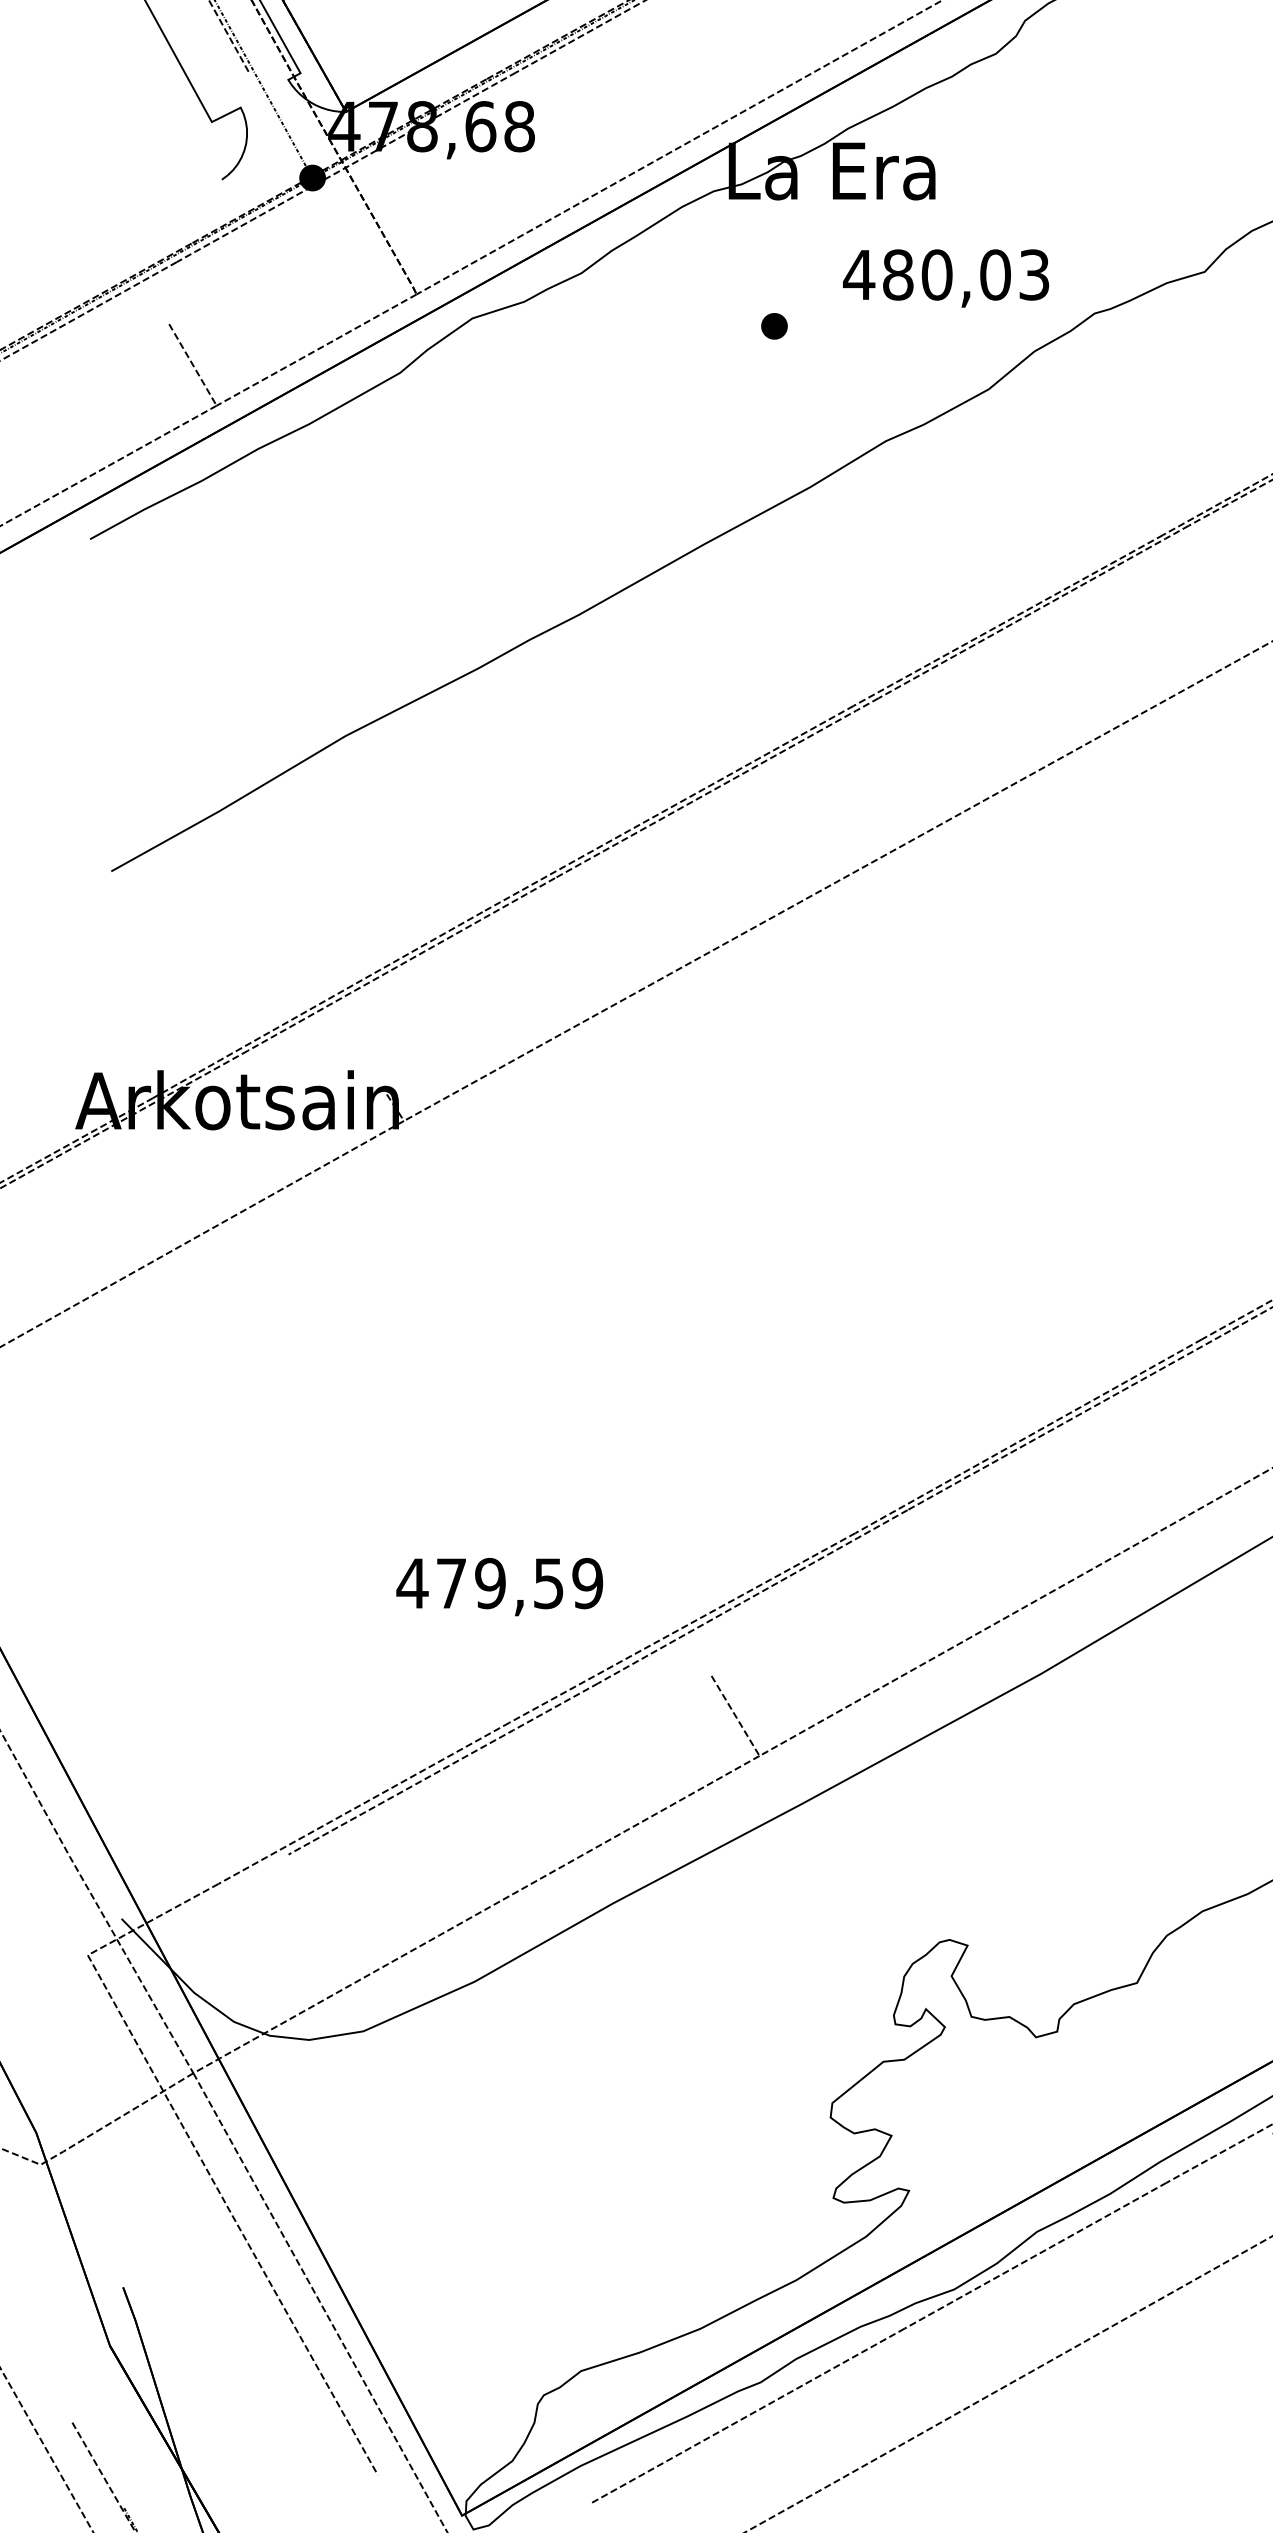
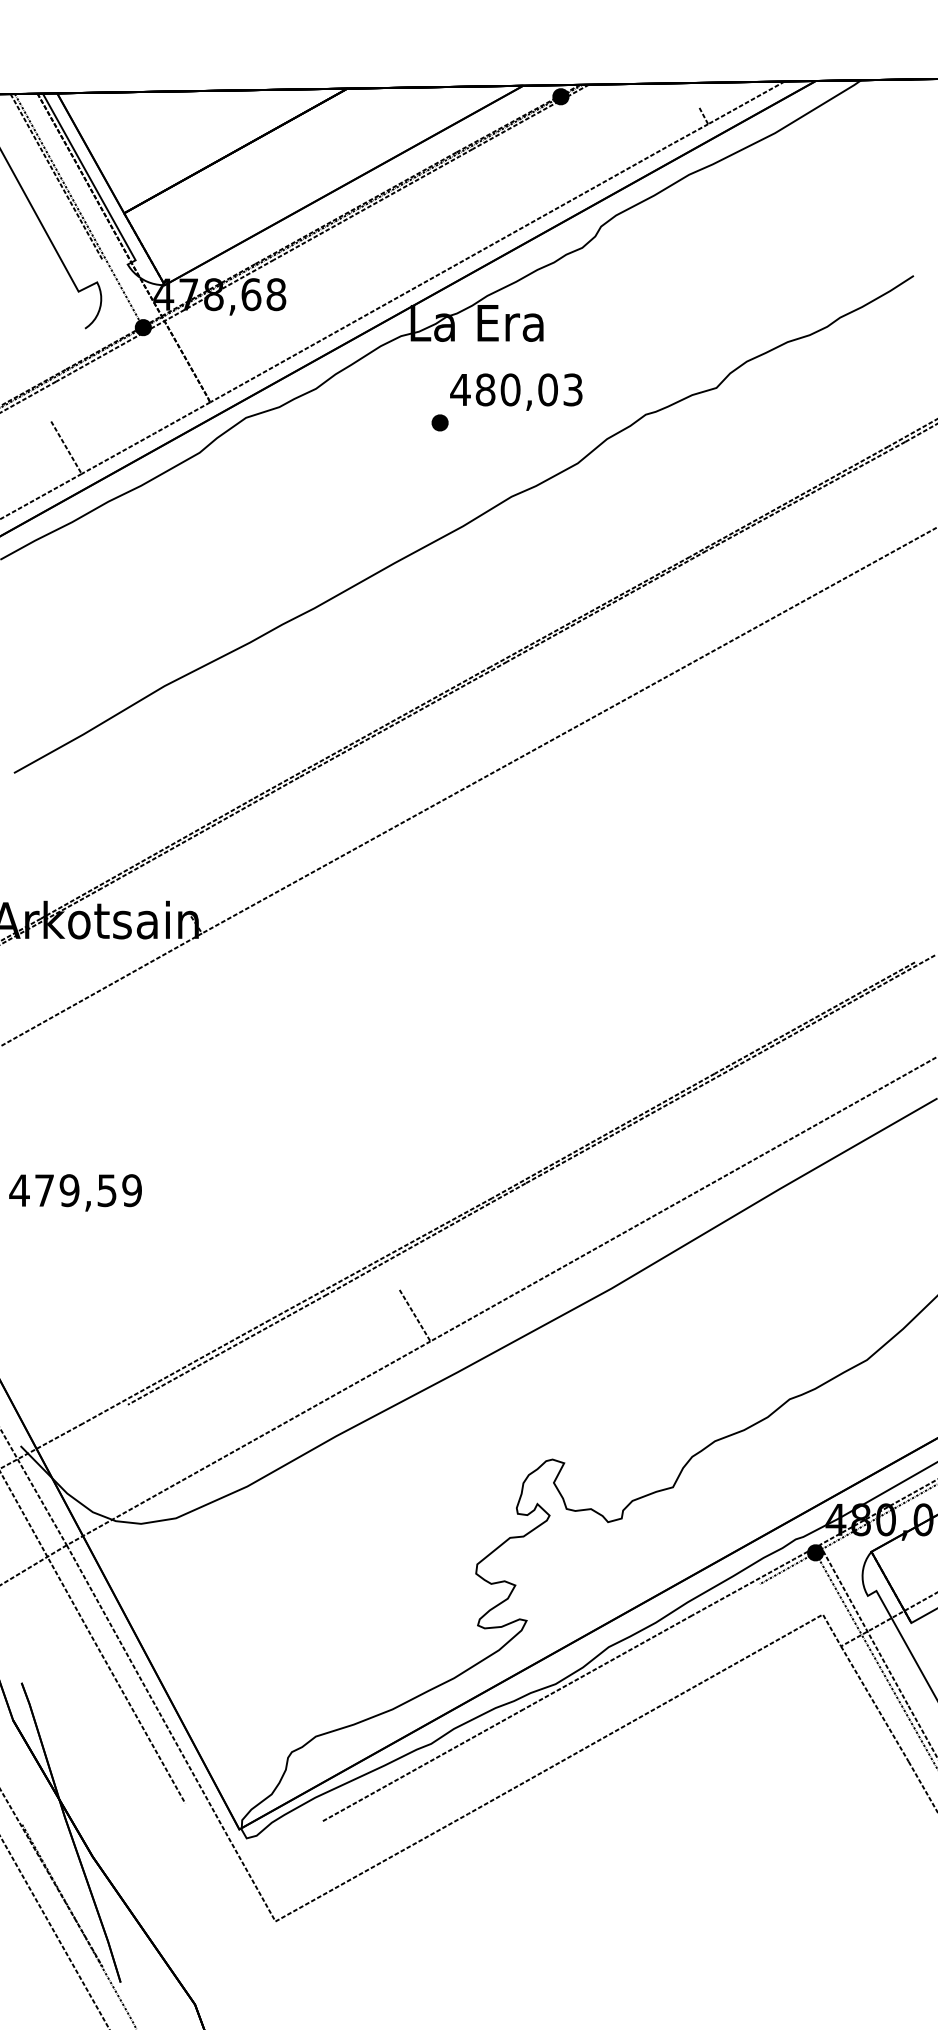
text: (946, 277) -> (516, 391), moved
text: (499, 1586) -> (75, 1192), moved

